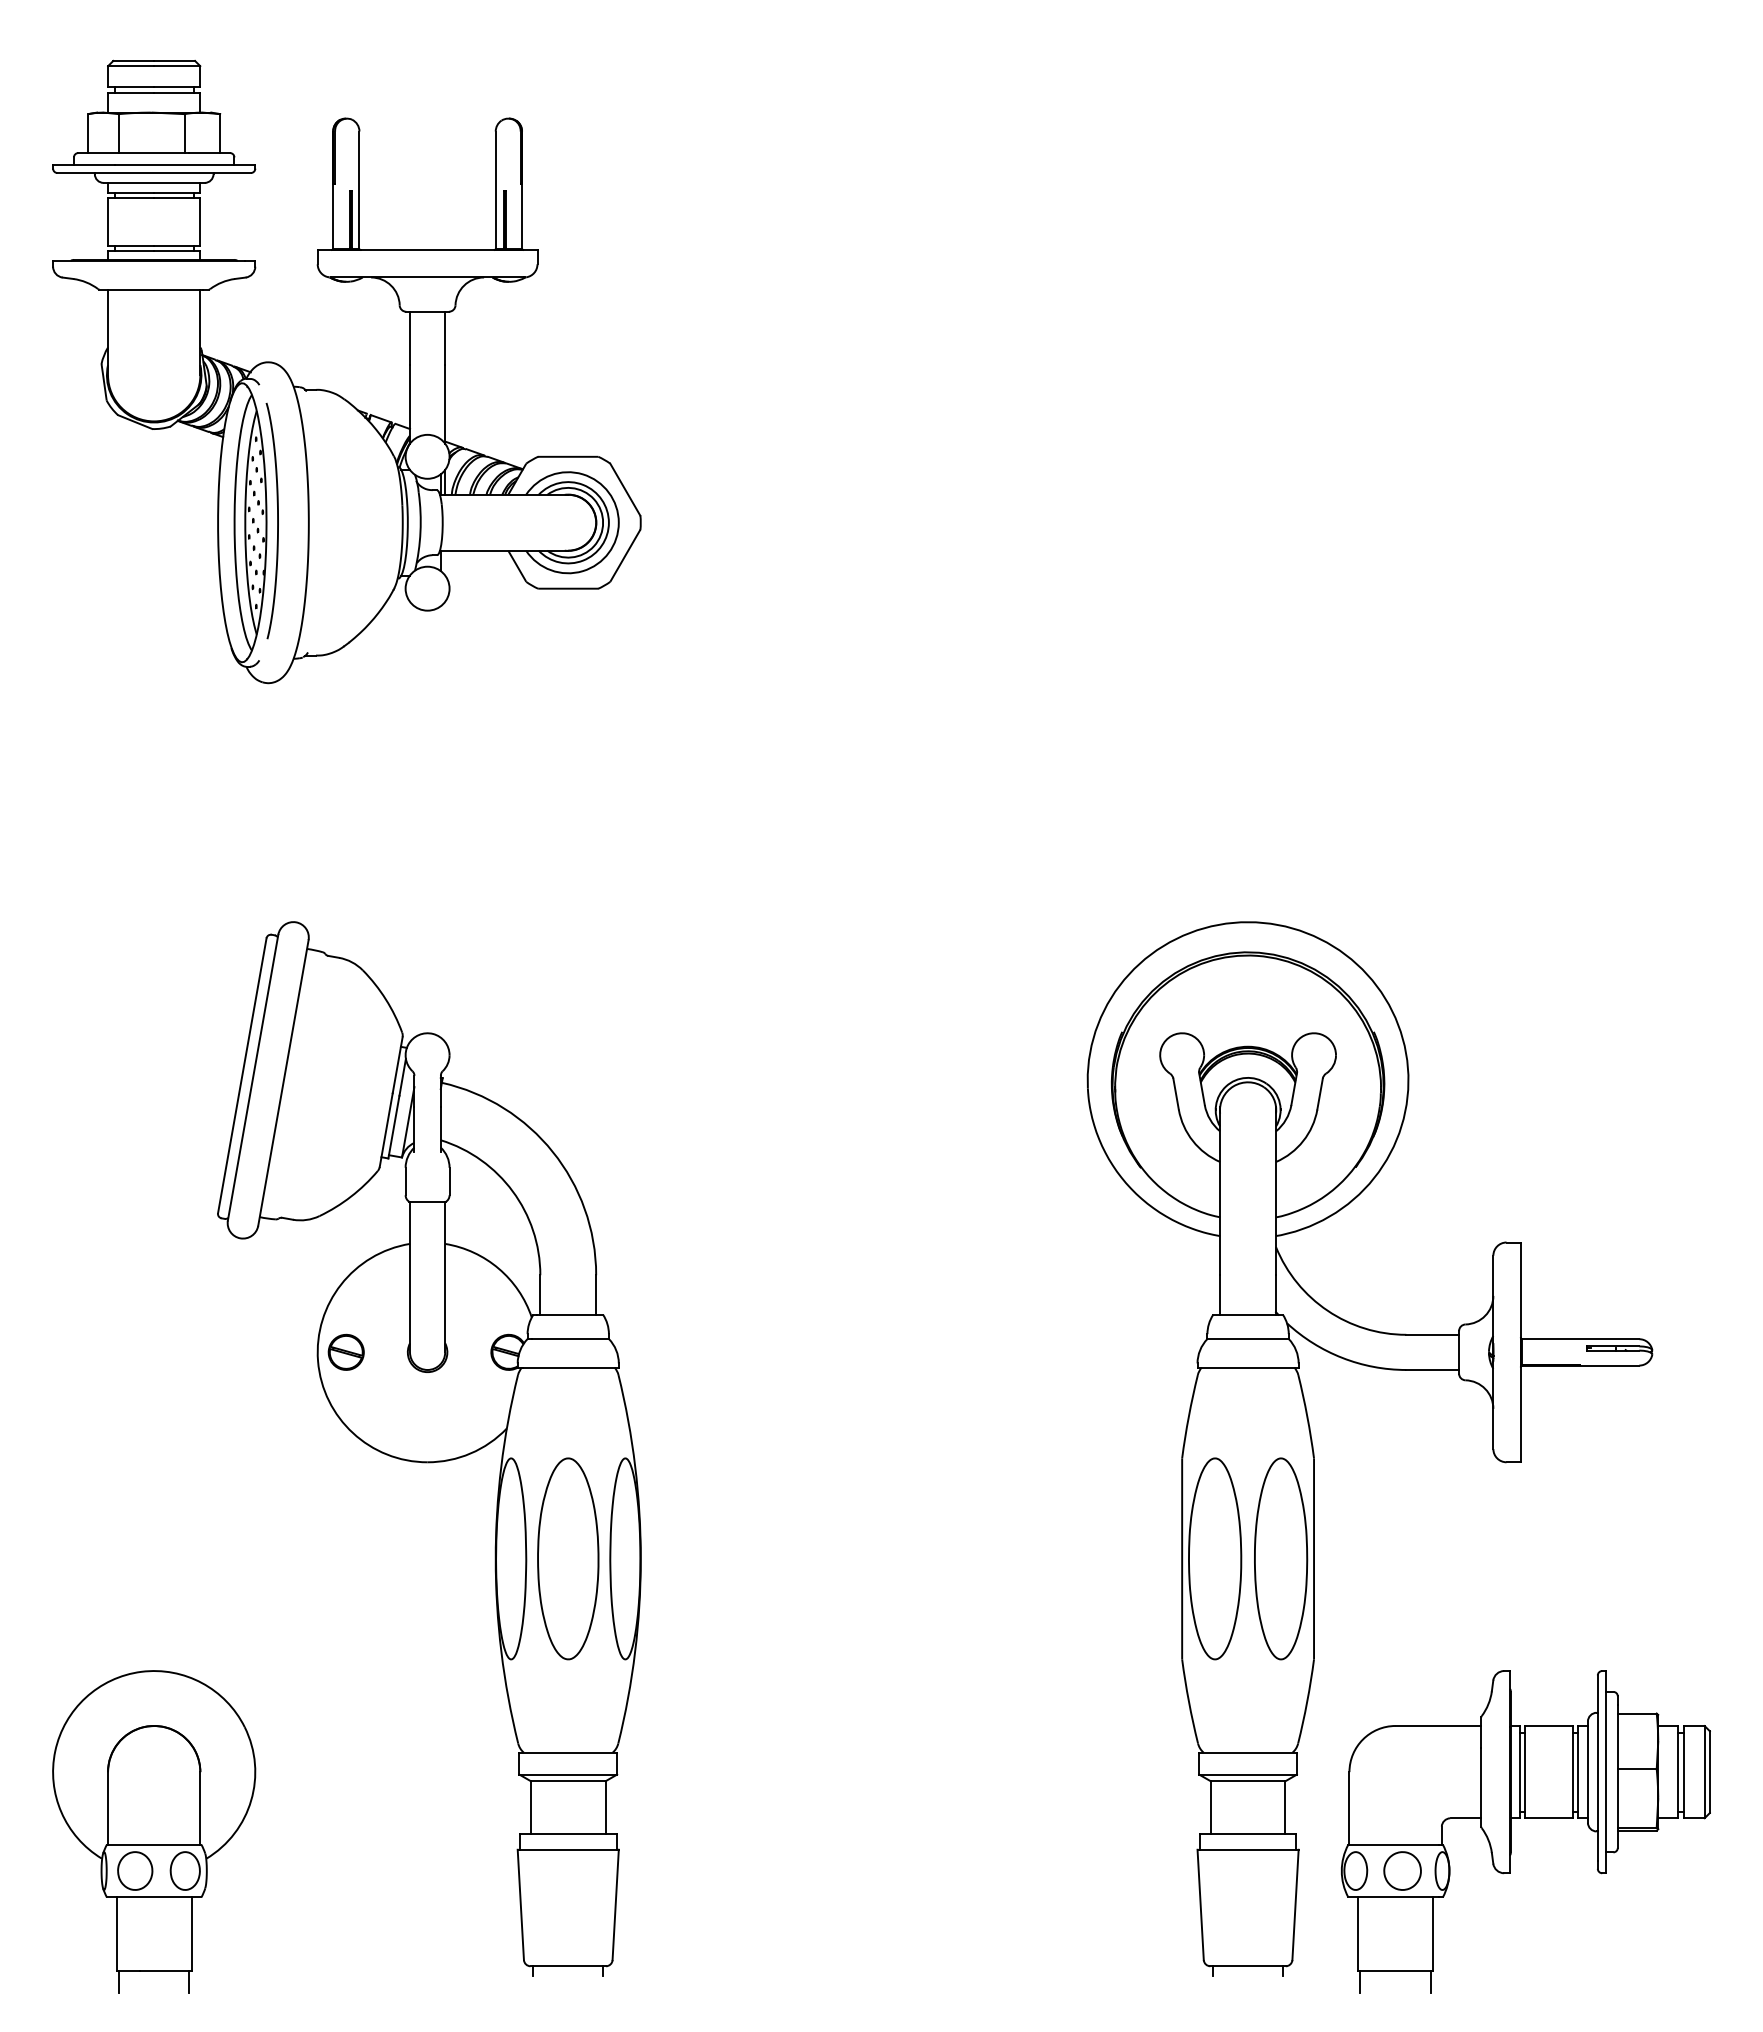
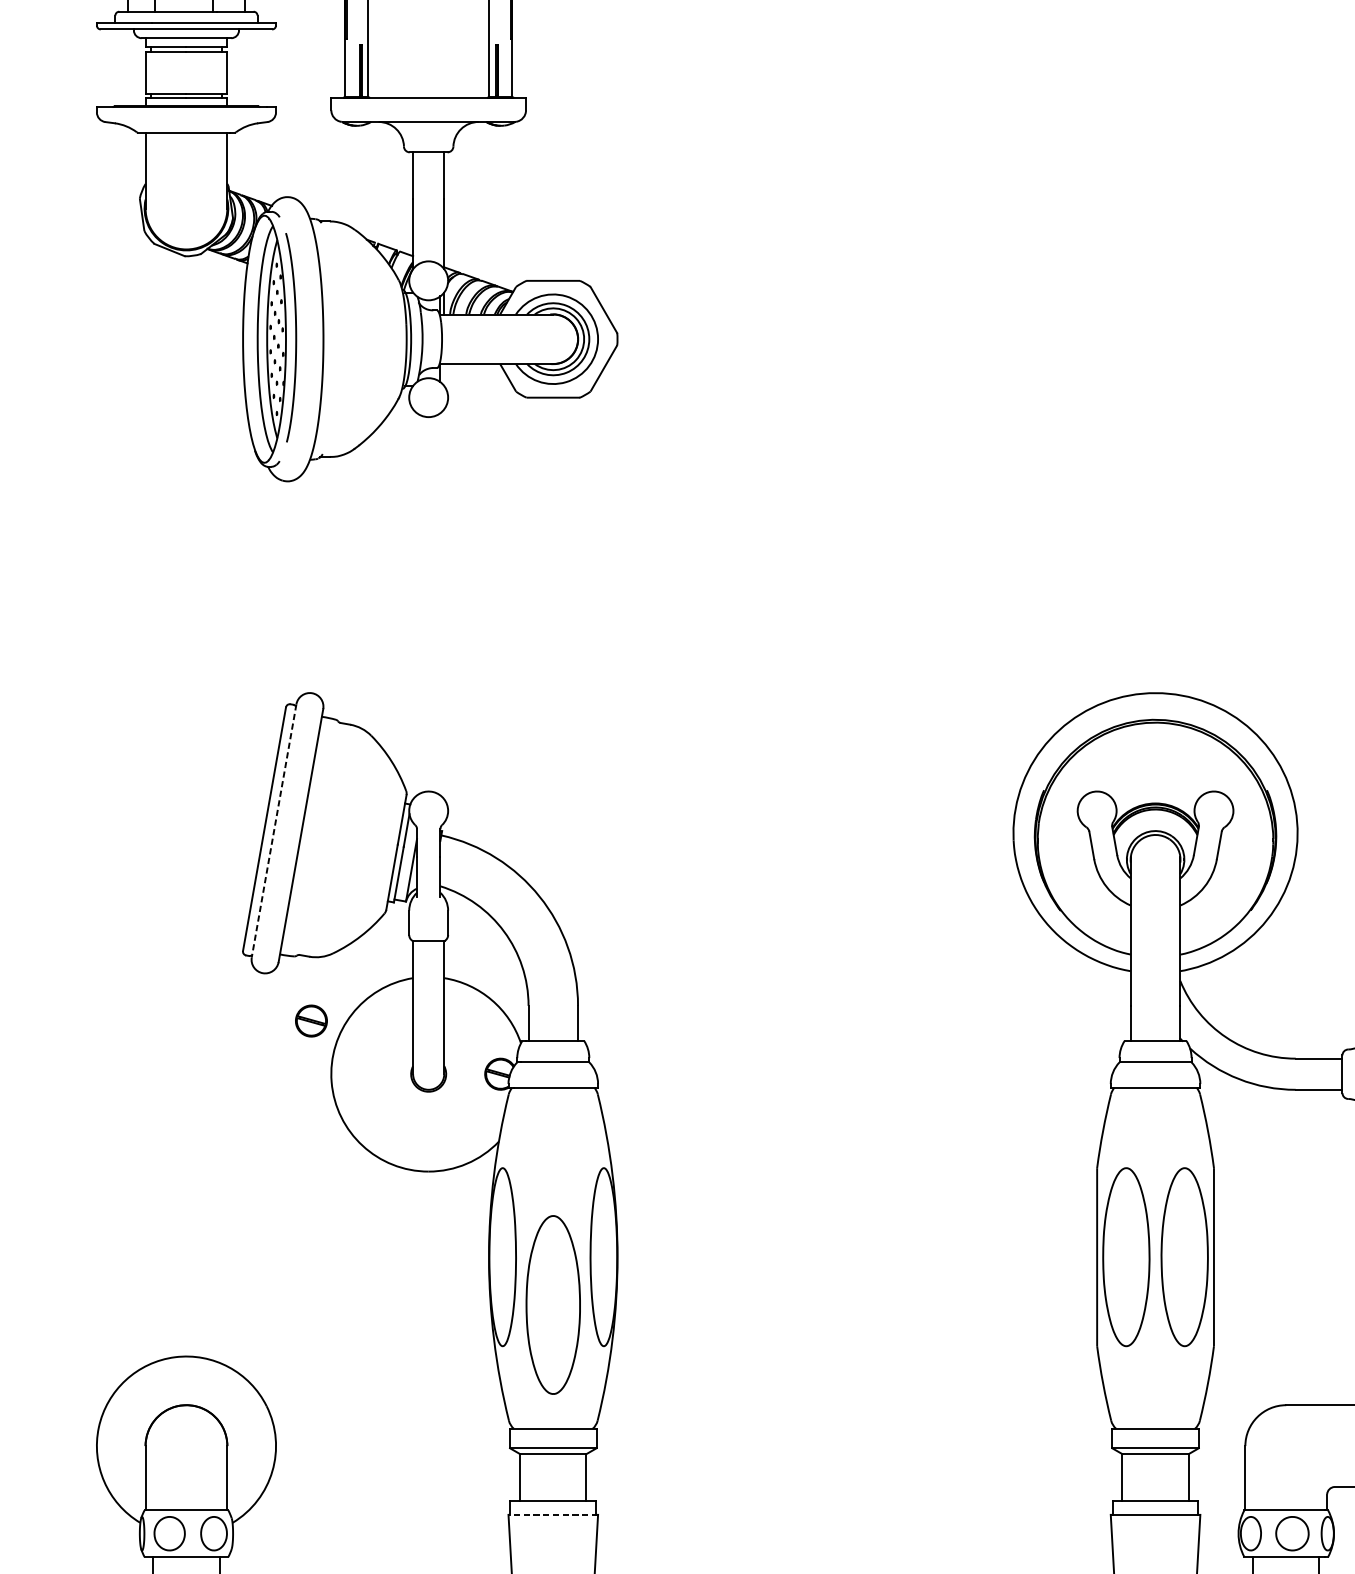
line: (253, 1078) -> (274, 831), solid -> dashed
part: (345, 1351) -> (310, 1020), moved
part: (568, 1558) -> (553, 1304), moved
line: (568, 1849) -> (553, 1514), solid -> dashed

